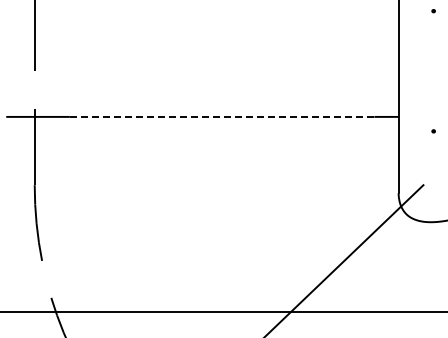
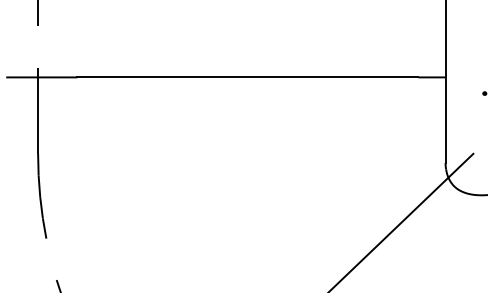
line: (222, 116) -> (248, 76), dashed -> solid

